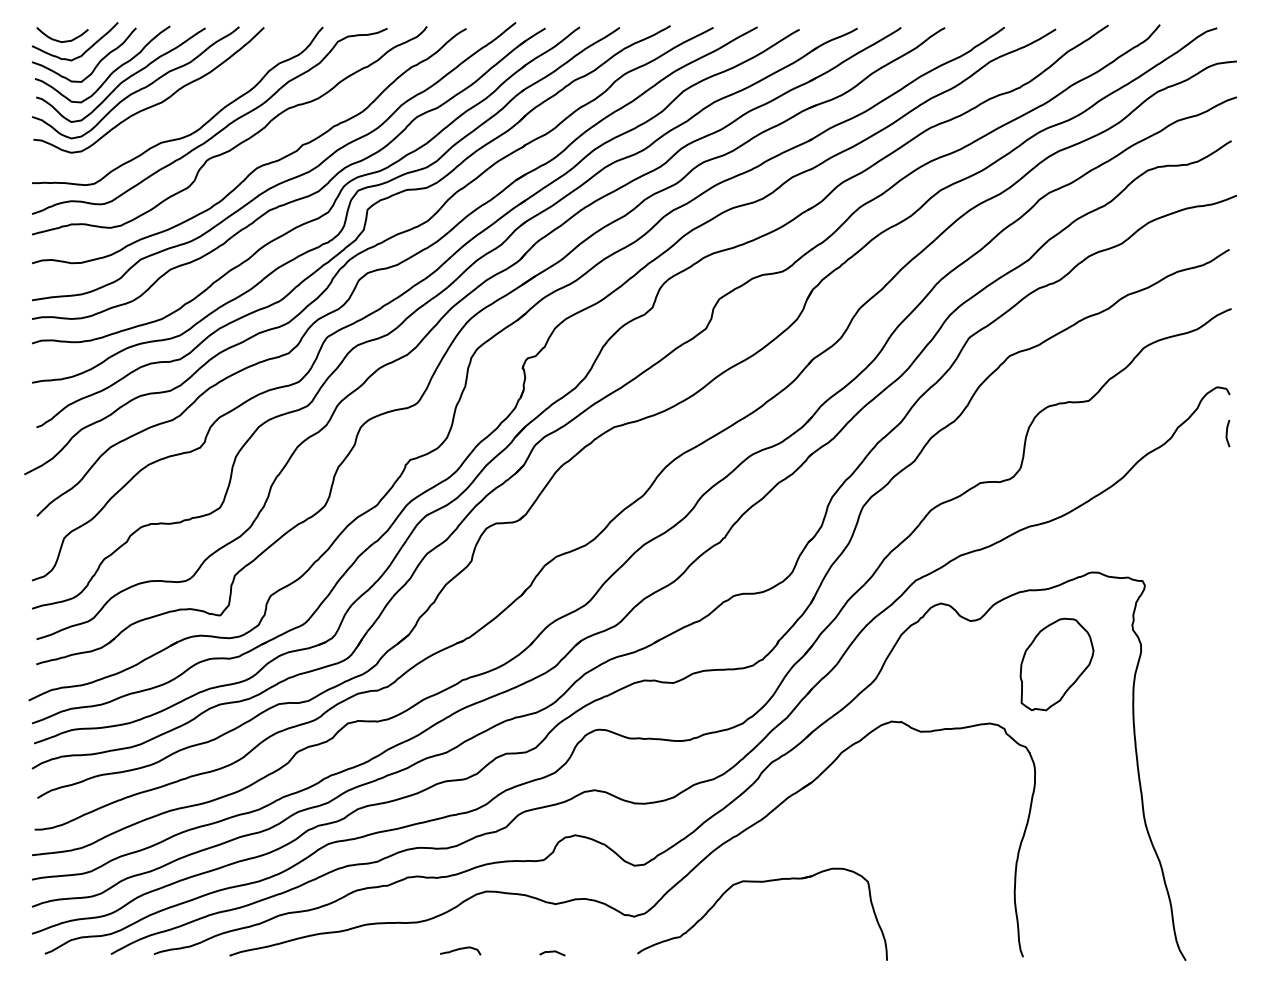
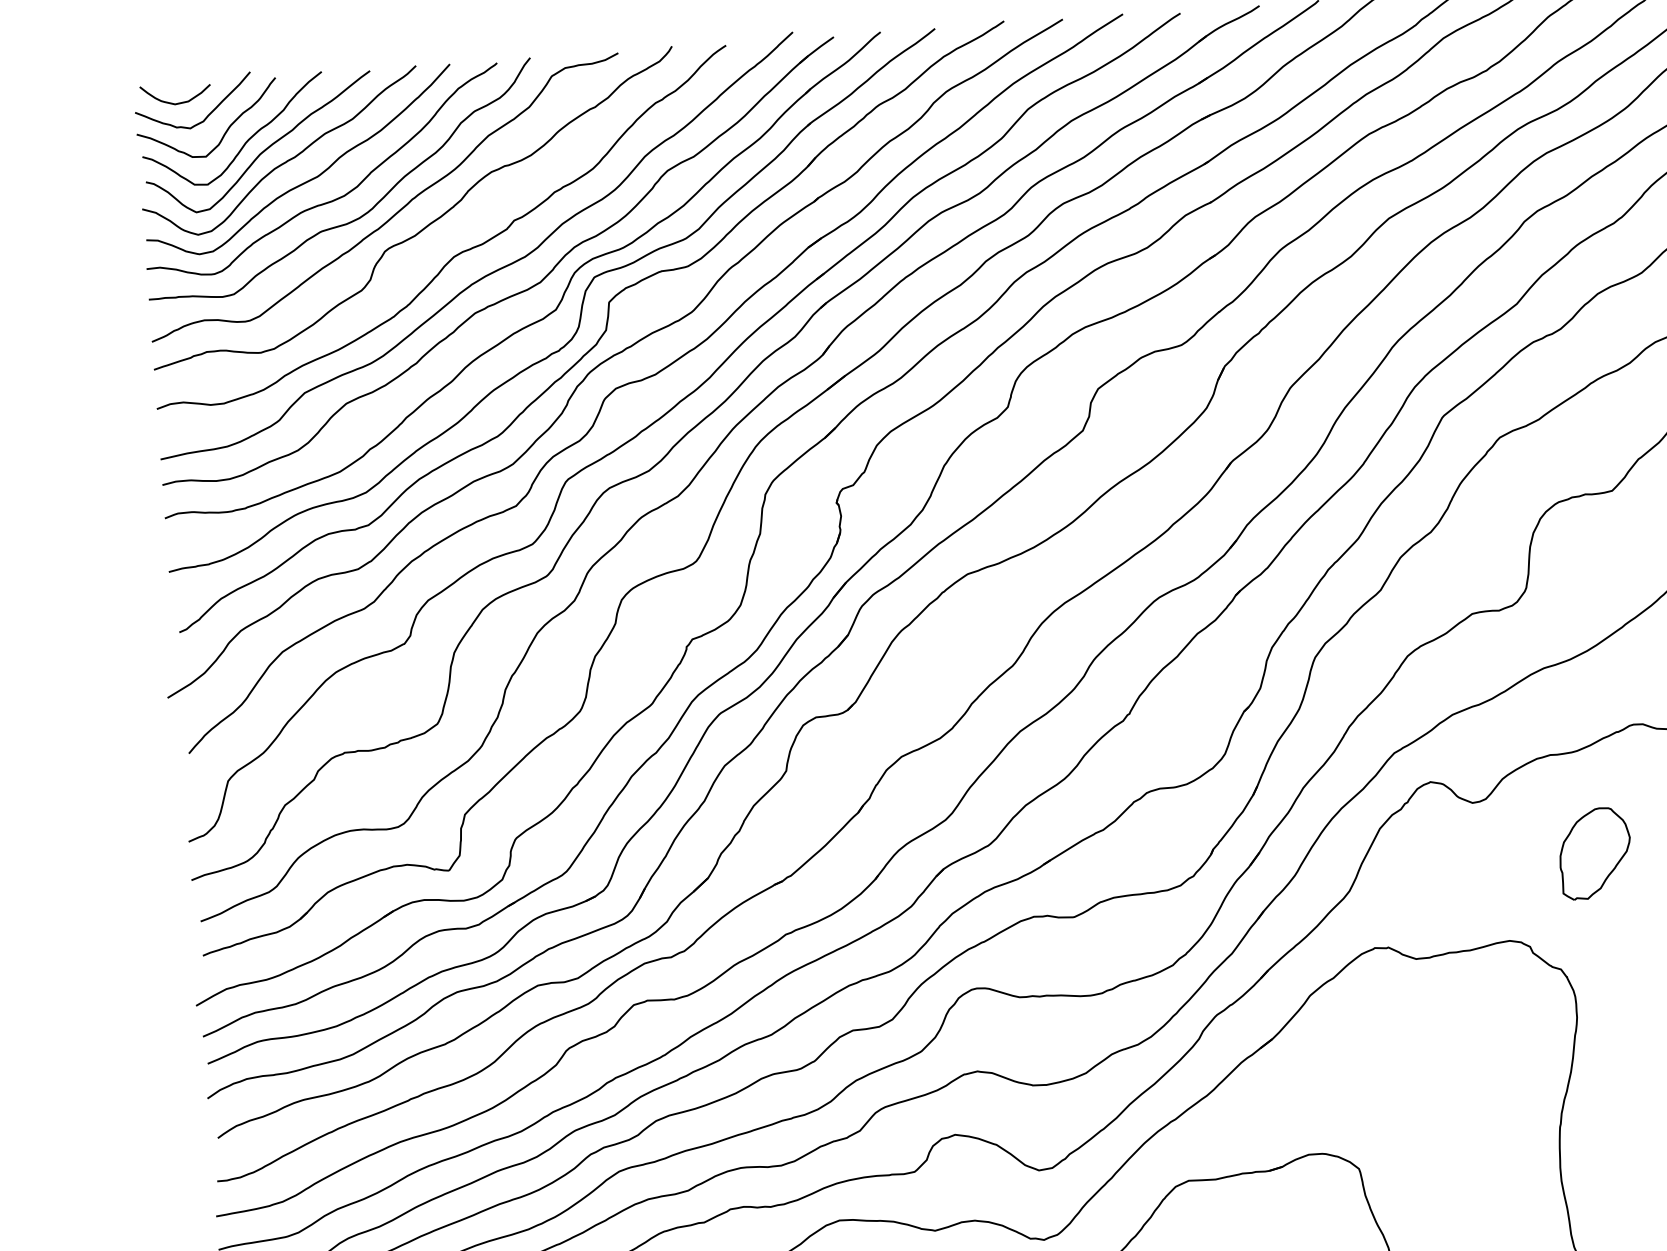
curve: (172, 119) -> (334, 198), added
part: (1056, 663) -> (1594, 852), size x0.71

